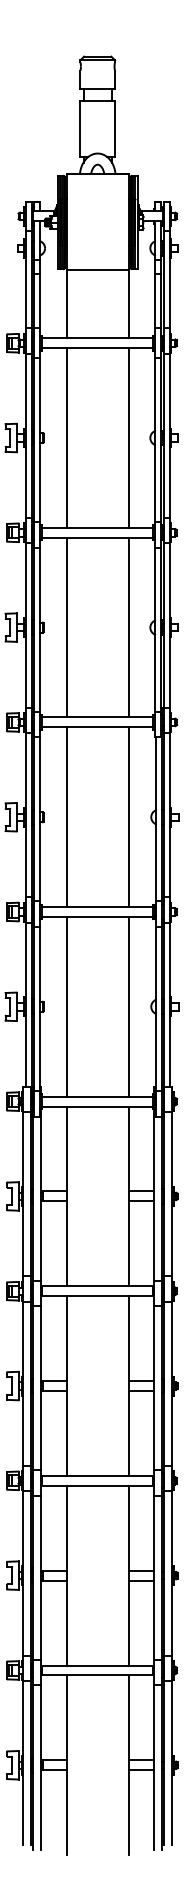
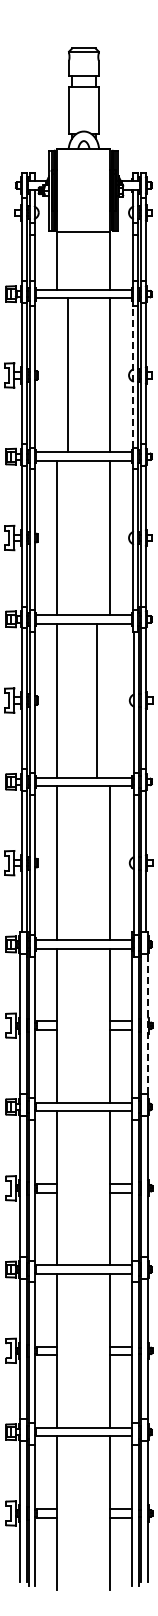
line: (66, 438) -> (68, 375), moved
line: (155, 440) -> (133, 377), solid -> dashed
line: (128, 817) -> (97, 700), moved
line: (171, 1193) -> (147, 1023), solid -> dashed

